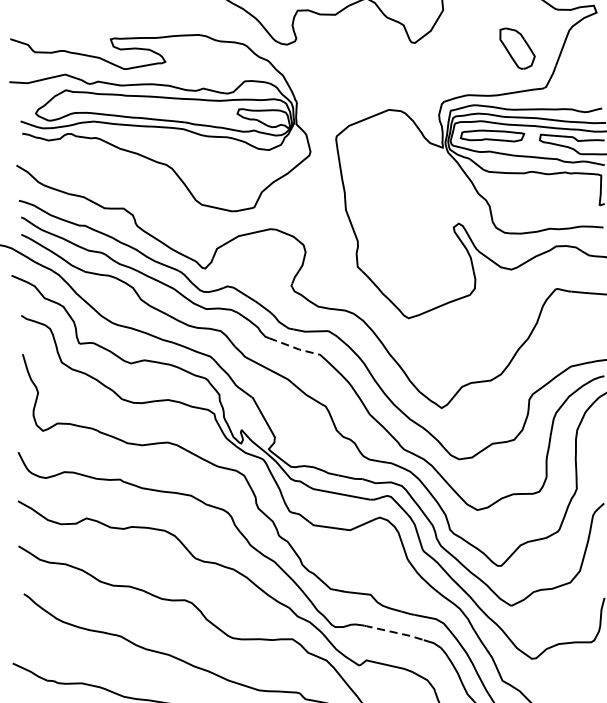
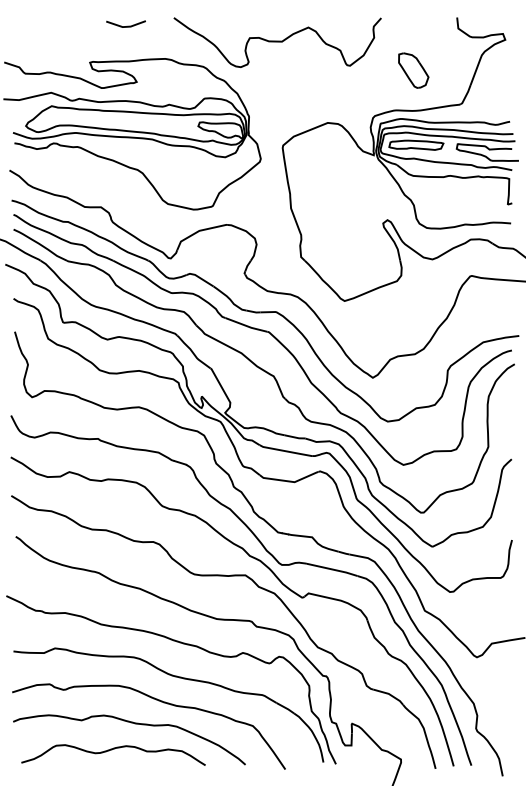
part: (517, 48) -> (413, 70), moved
line: (293, 348) -> (246, 326), dashed -> solid
line: (393, 632) -> (331, 569), dashed -> solid

